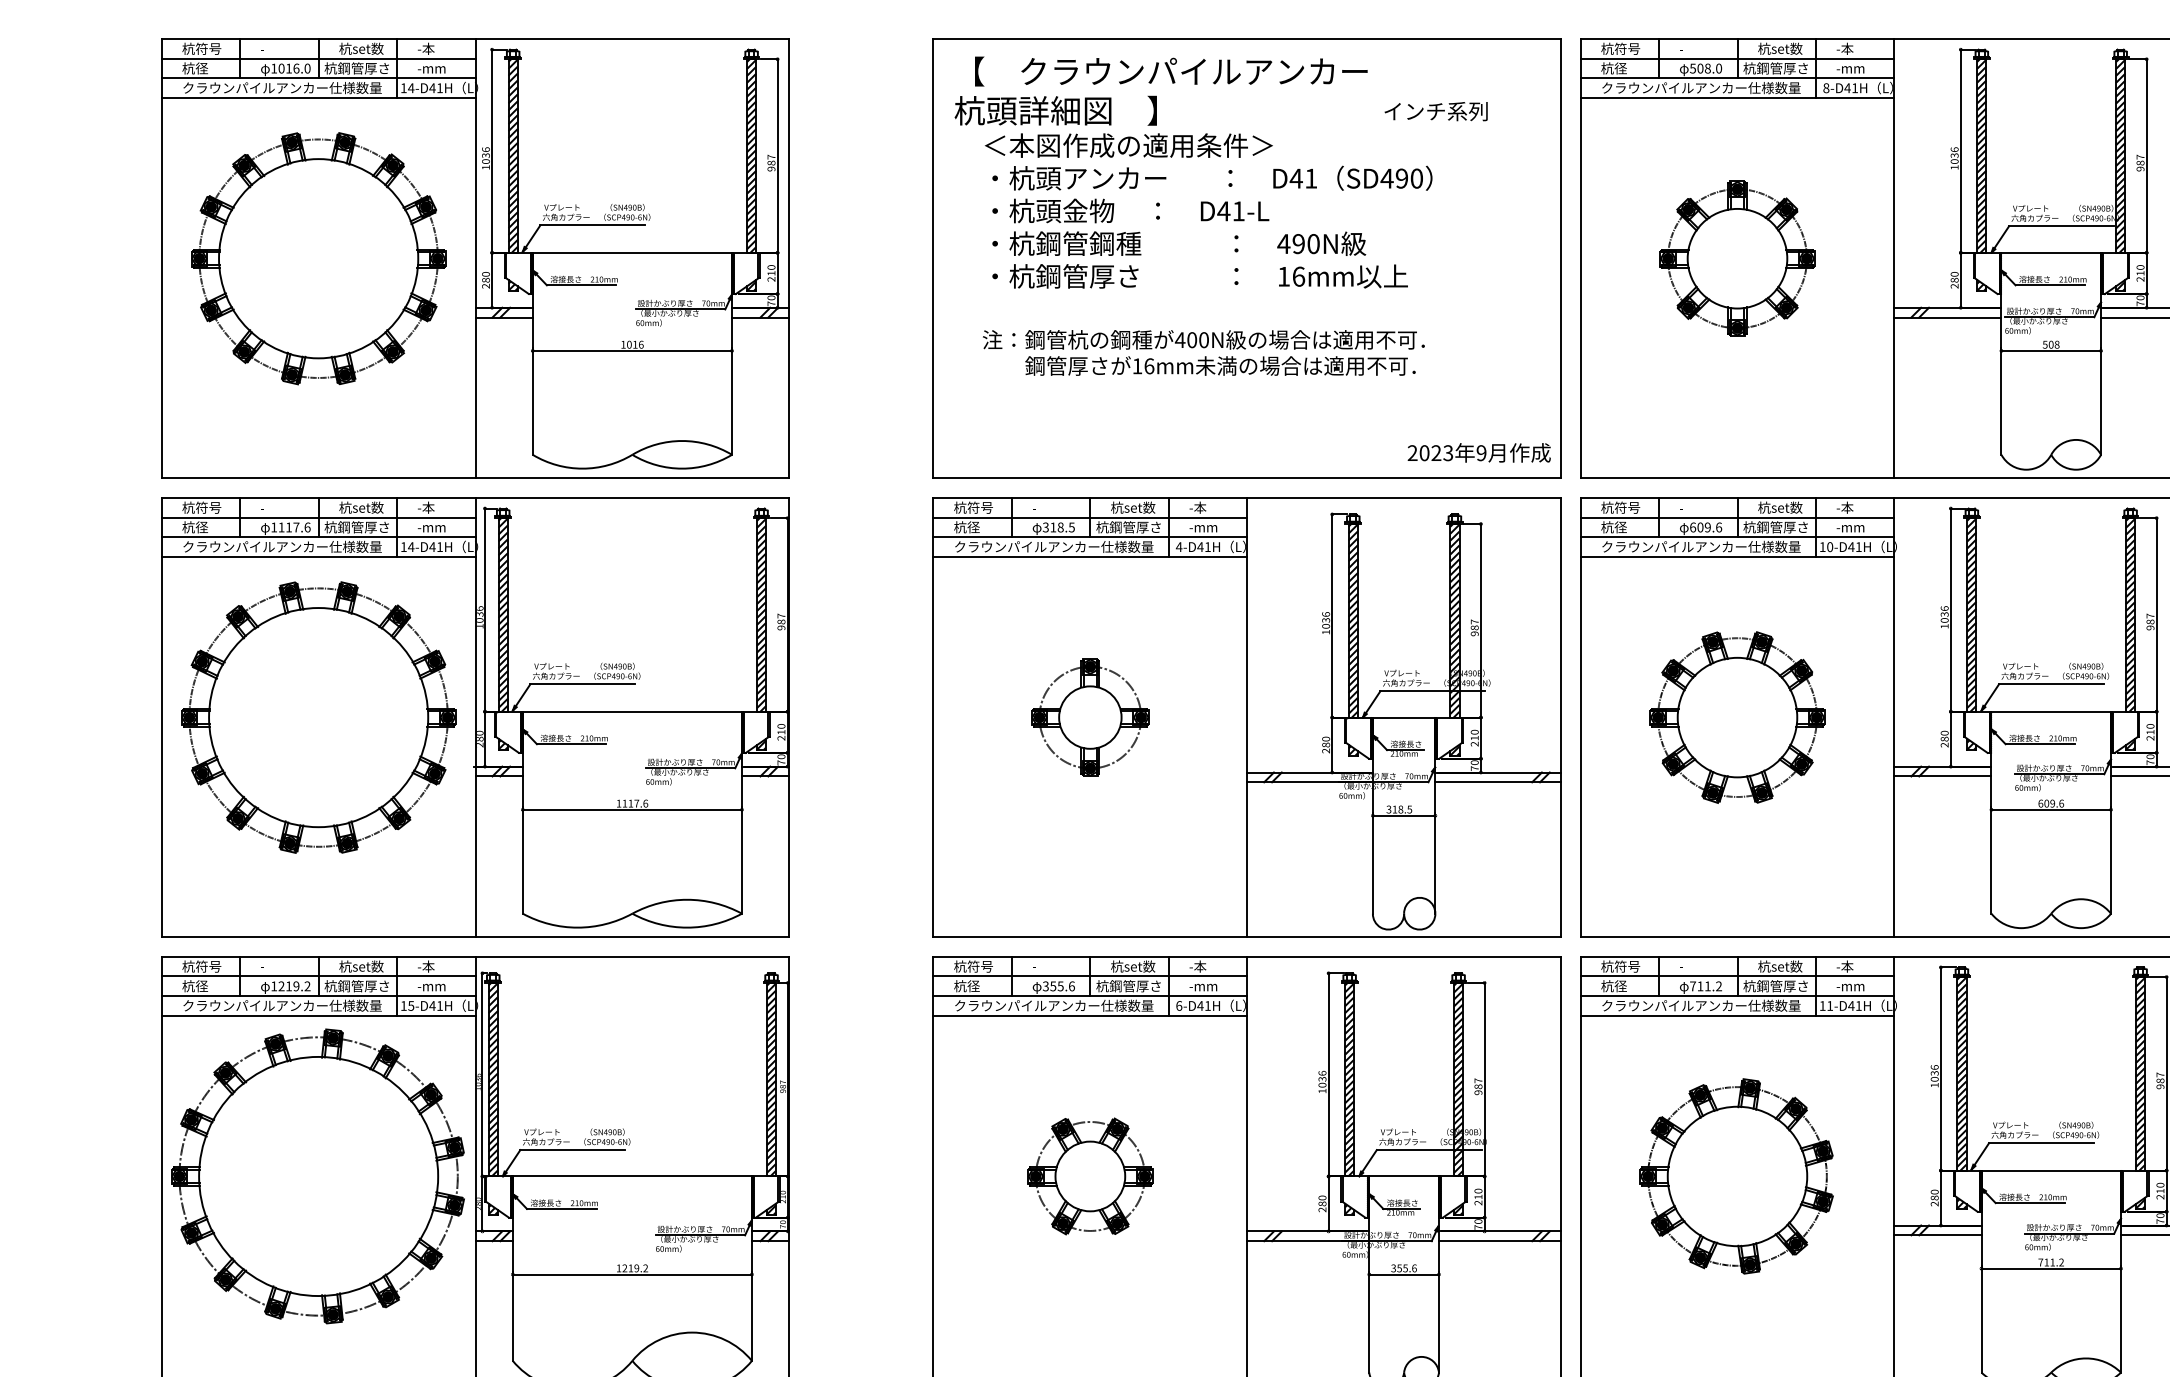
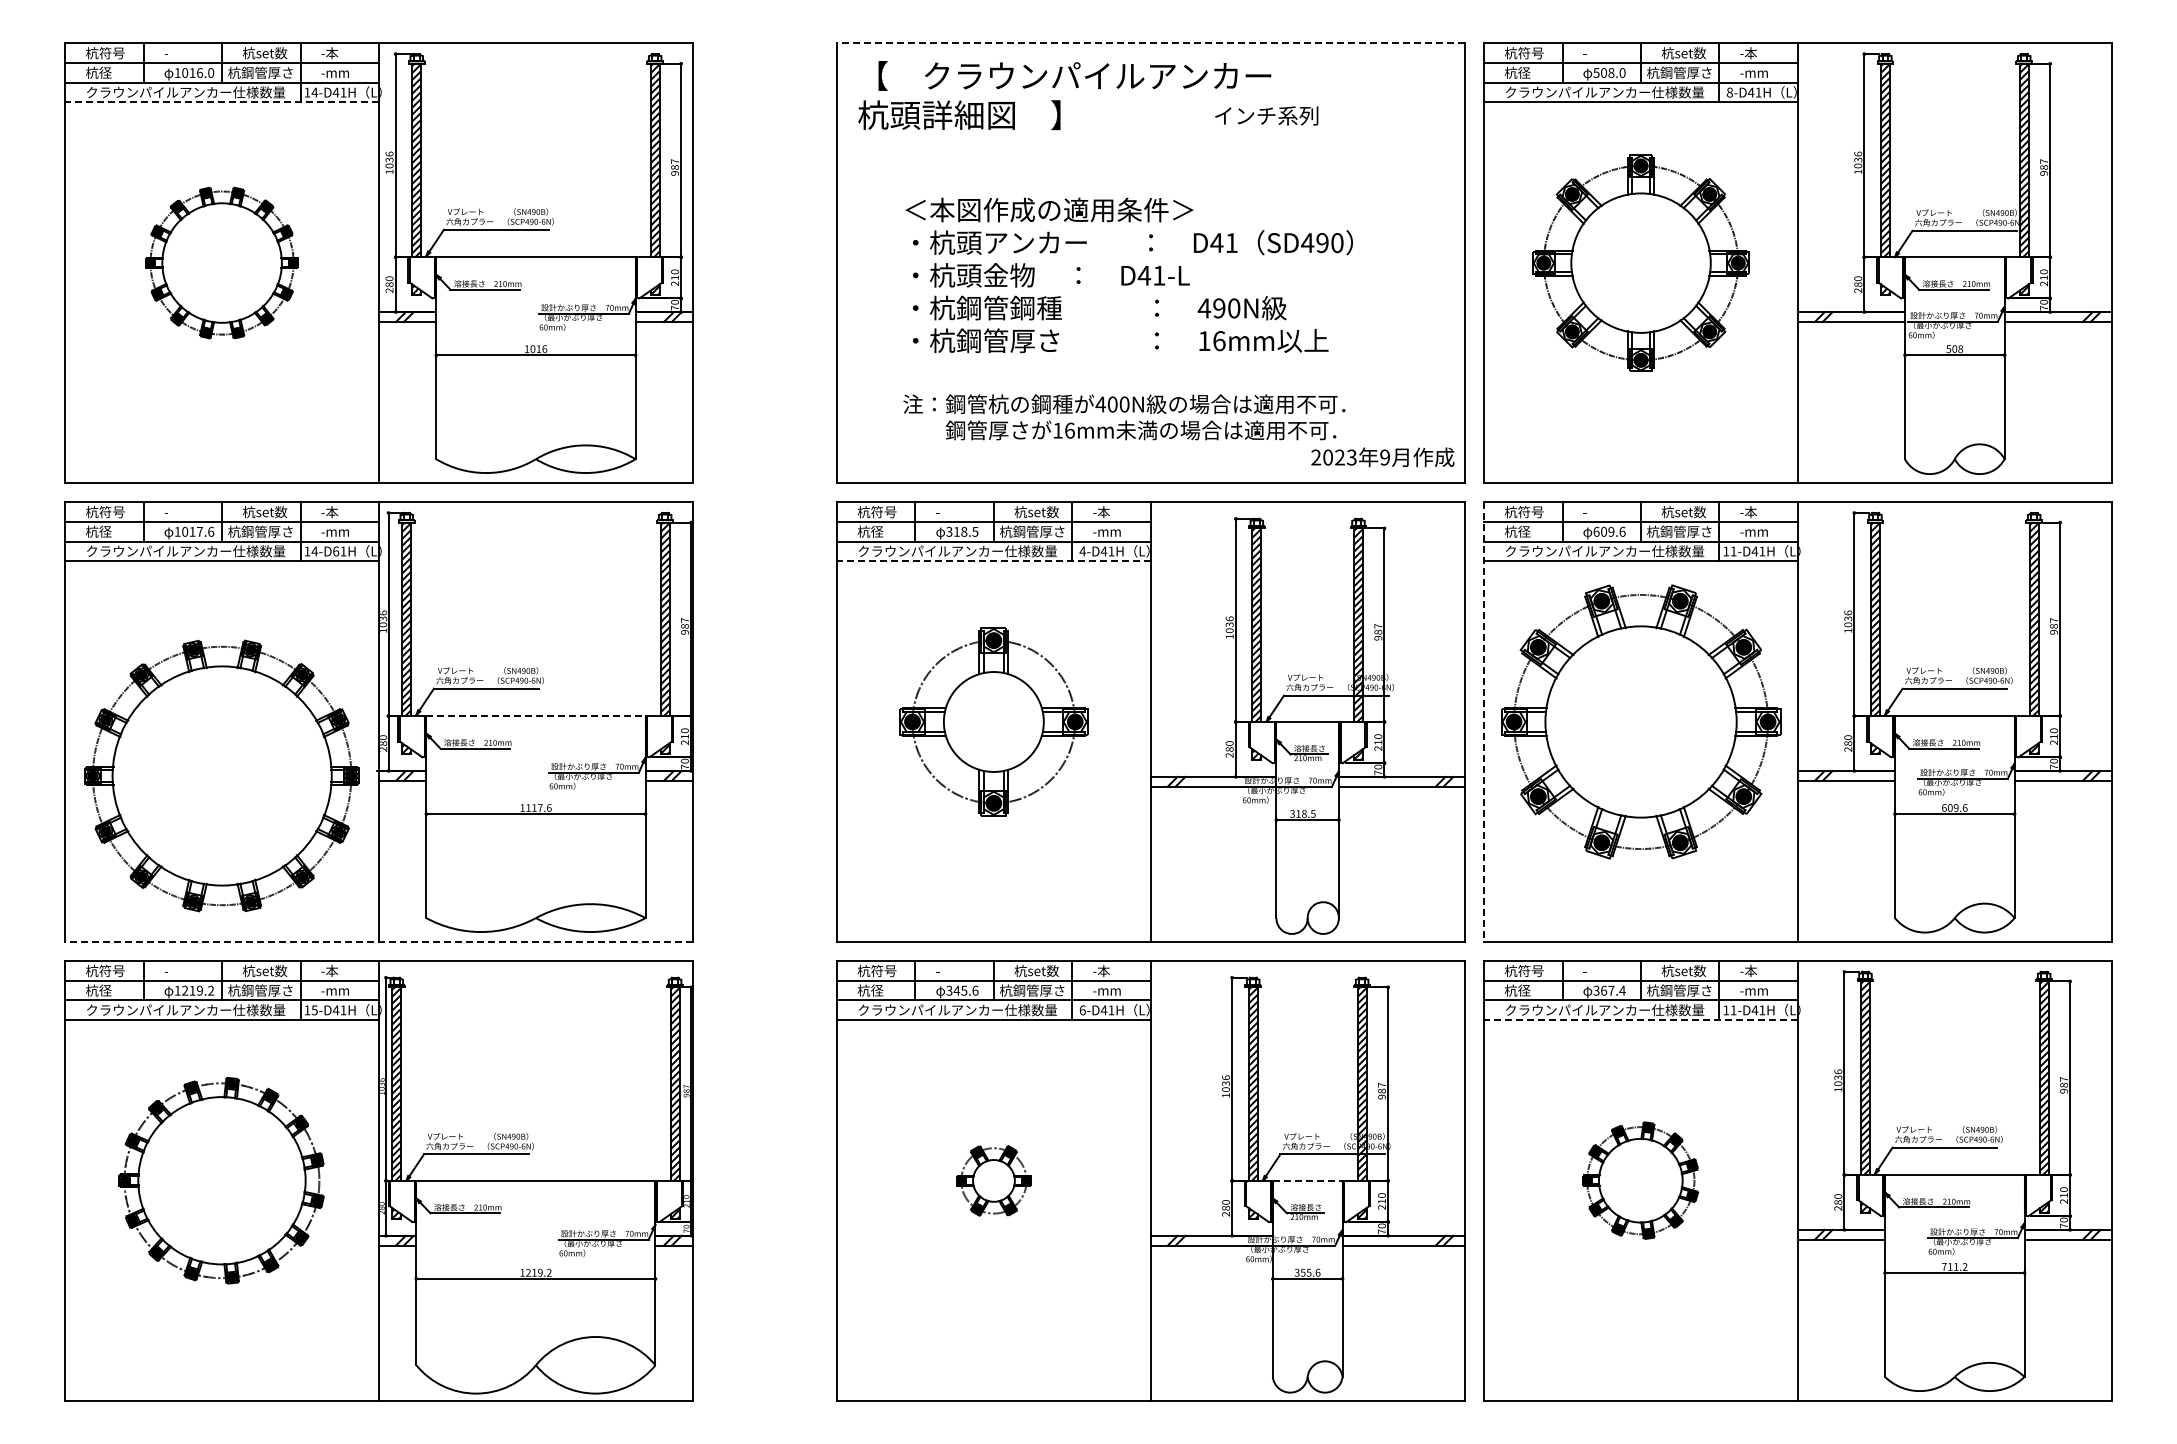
line: (1246, 39) -> (1150, 43), solid -> dashed
line: (318, 98) -> (222, 102), solid -> dashed
text: (1435, 111) -> (1266, 115), moved
text: (1206, 254) -> (1127, 318), moved
part: (317, 258) -> (221, 262), size x0.6
part: (1736, 258) -> (1640, 262), size x1.4
text: (281, 527) -> (185, 531), 1117.6 -> 1017.6
text: (431, 547) -> (335, 551), 14-D41H -> 14-D61H
text: (1829, 547) -> (1733, 551), 10-D41H -> 11-D41H
line: (1089, 557) -> (993, 561), solid -> dashed
line: (631, 712) -> (535, 716), solid -> dashed
part: (317, 717) -> (221, 775), moved
part: (1089, 717) -> (993, 721), size x1.6
line: (1580, 717) -> (1484, 721), solid -> dashed
part: (1736, 717) -> (1640, 721), size x1.6
line: (475, 937) -> (379, 941), solid -> dashed
text: (1052, 986) -> (956, 990), 355.6 -> 345.6
text: (1705, 986) -> (1609, 990), 711.2 -> 367.4
line: (1737, 1016) -> (1641, 1020), solid -> dashed
part: (317, 1176) -> (221, 1180), size x0.7
part: (1089, 1176) -> (993, 1180), size x0.6
line: (1403, 1176) -> (1307, 1180), solid -> dashed
part: (1736, 1176) -> (1640, 1180), size x0.6

